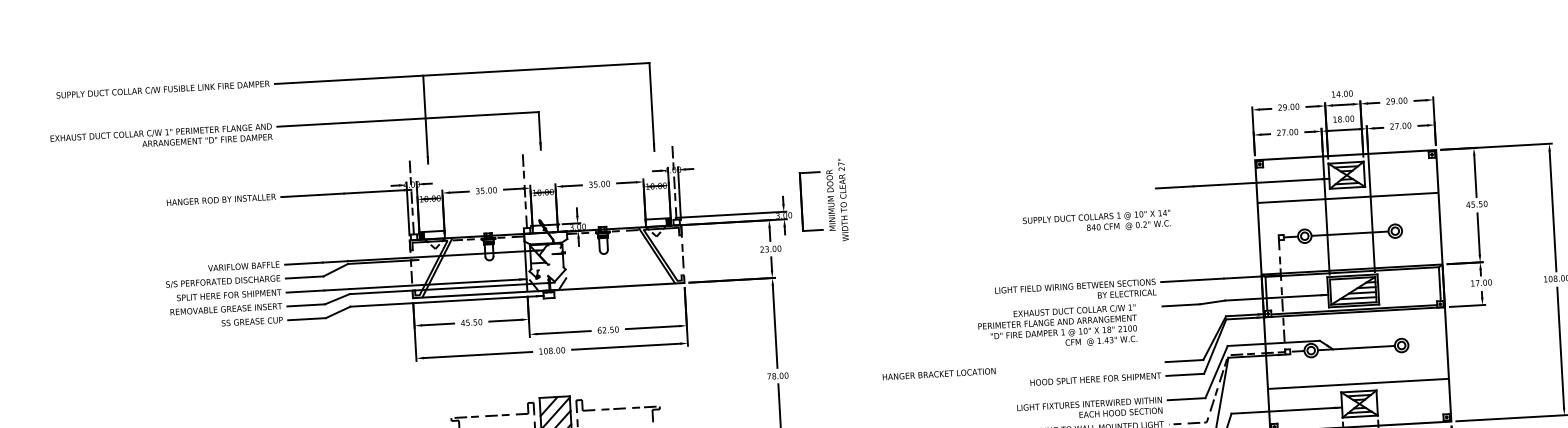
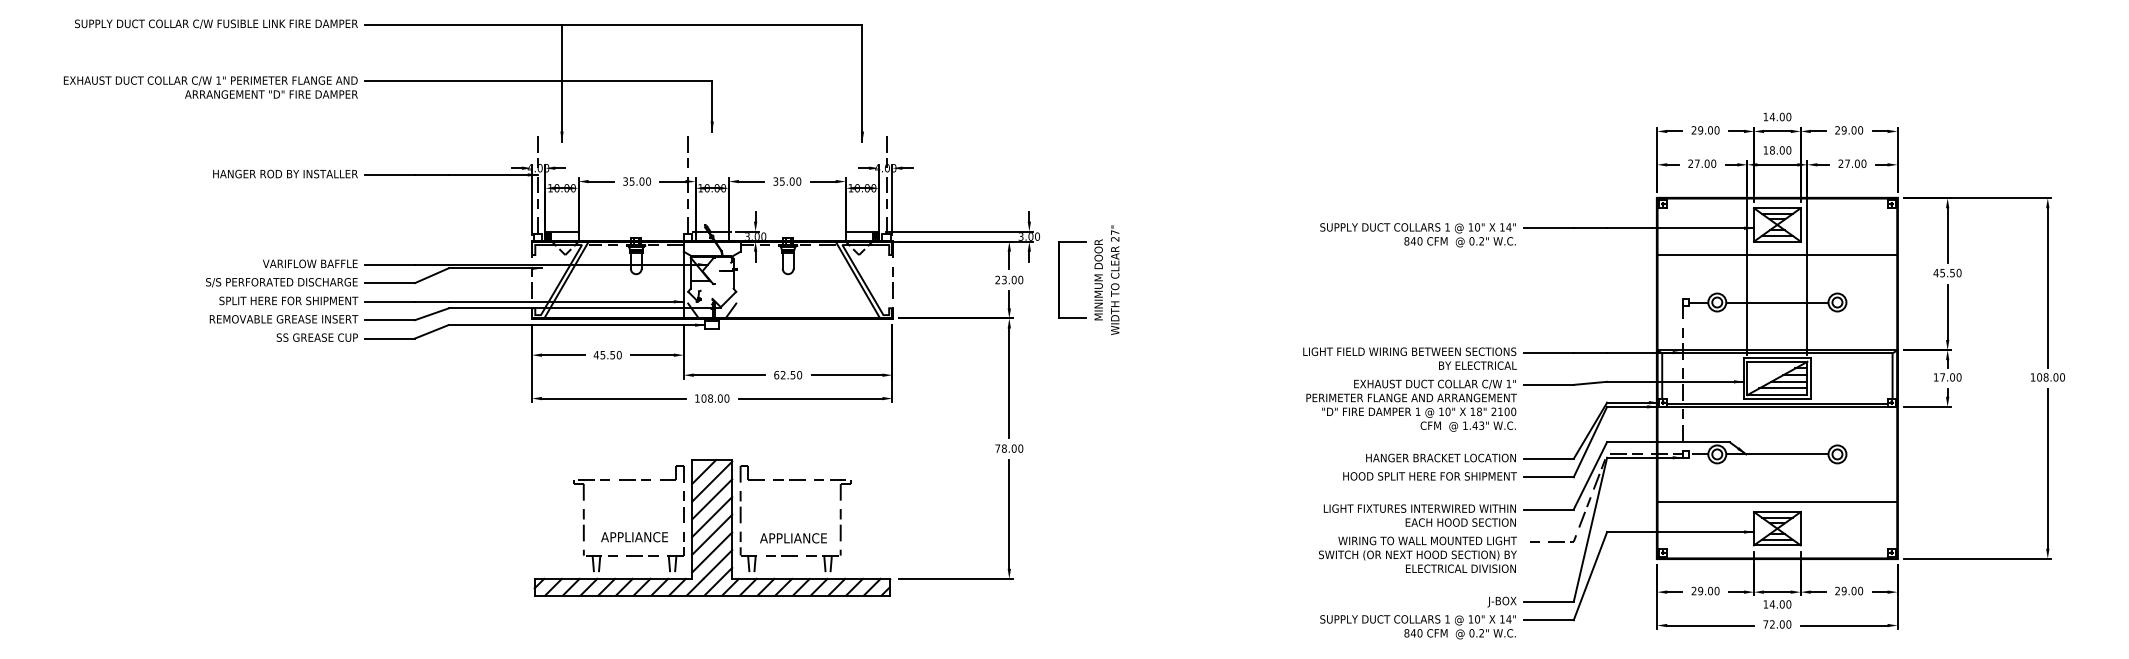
part: (823, 200) -> (1088, 279), moved
text: (1096, 222) -> (1417, 235), moved
text: (1057, 327) -> (1411, 405), moved
text: (938, 373) -> (1440, 457), moved

